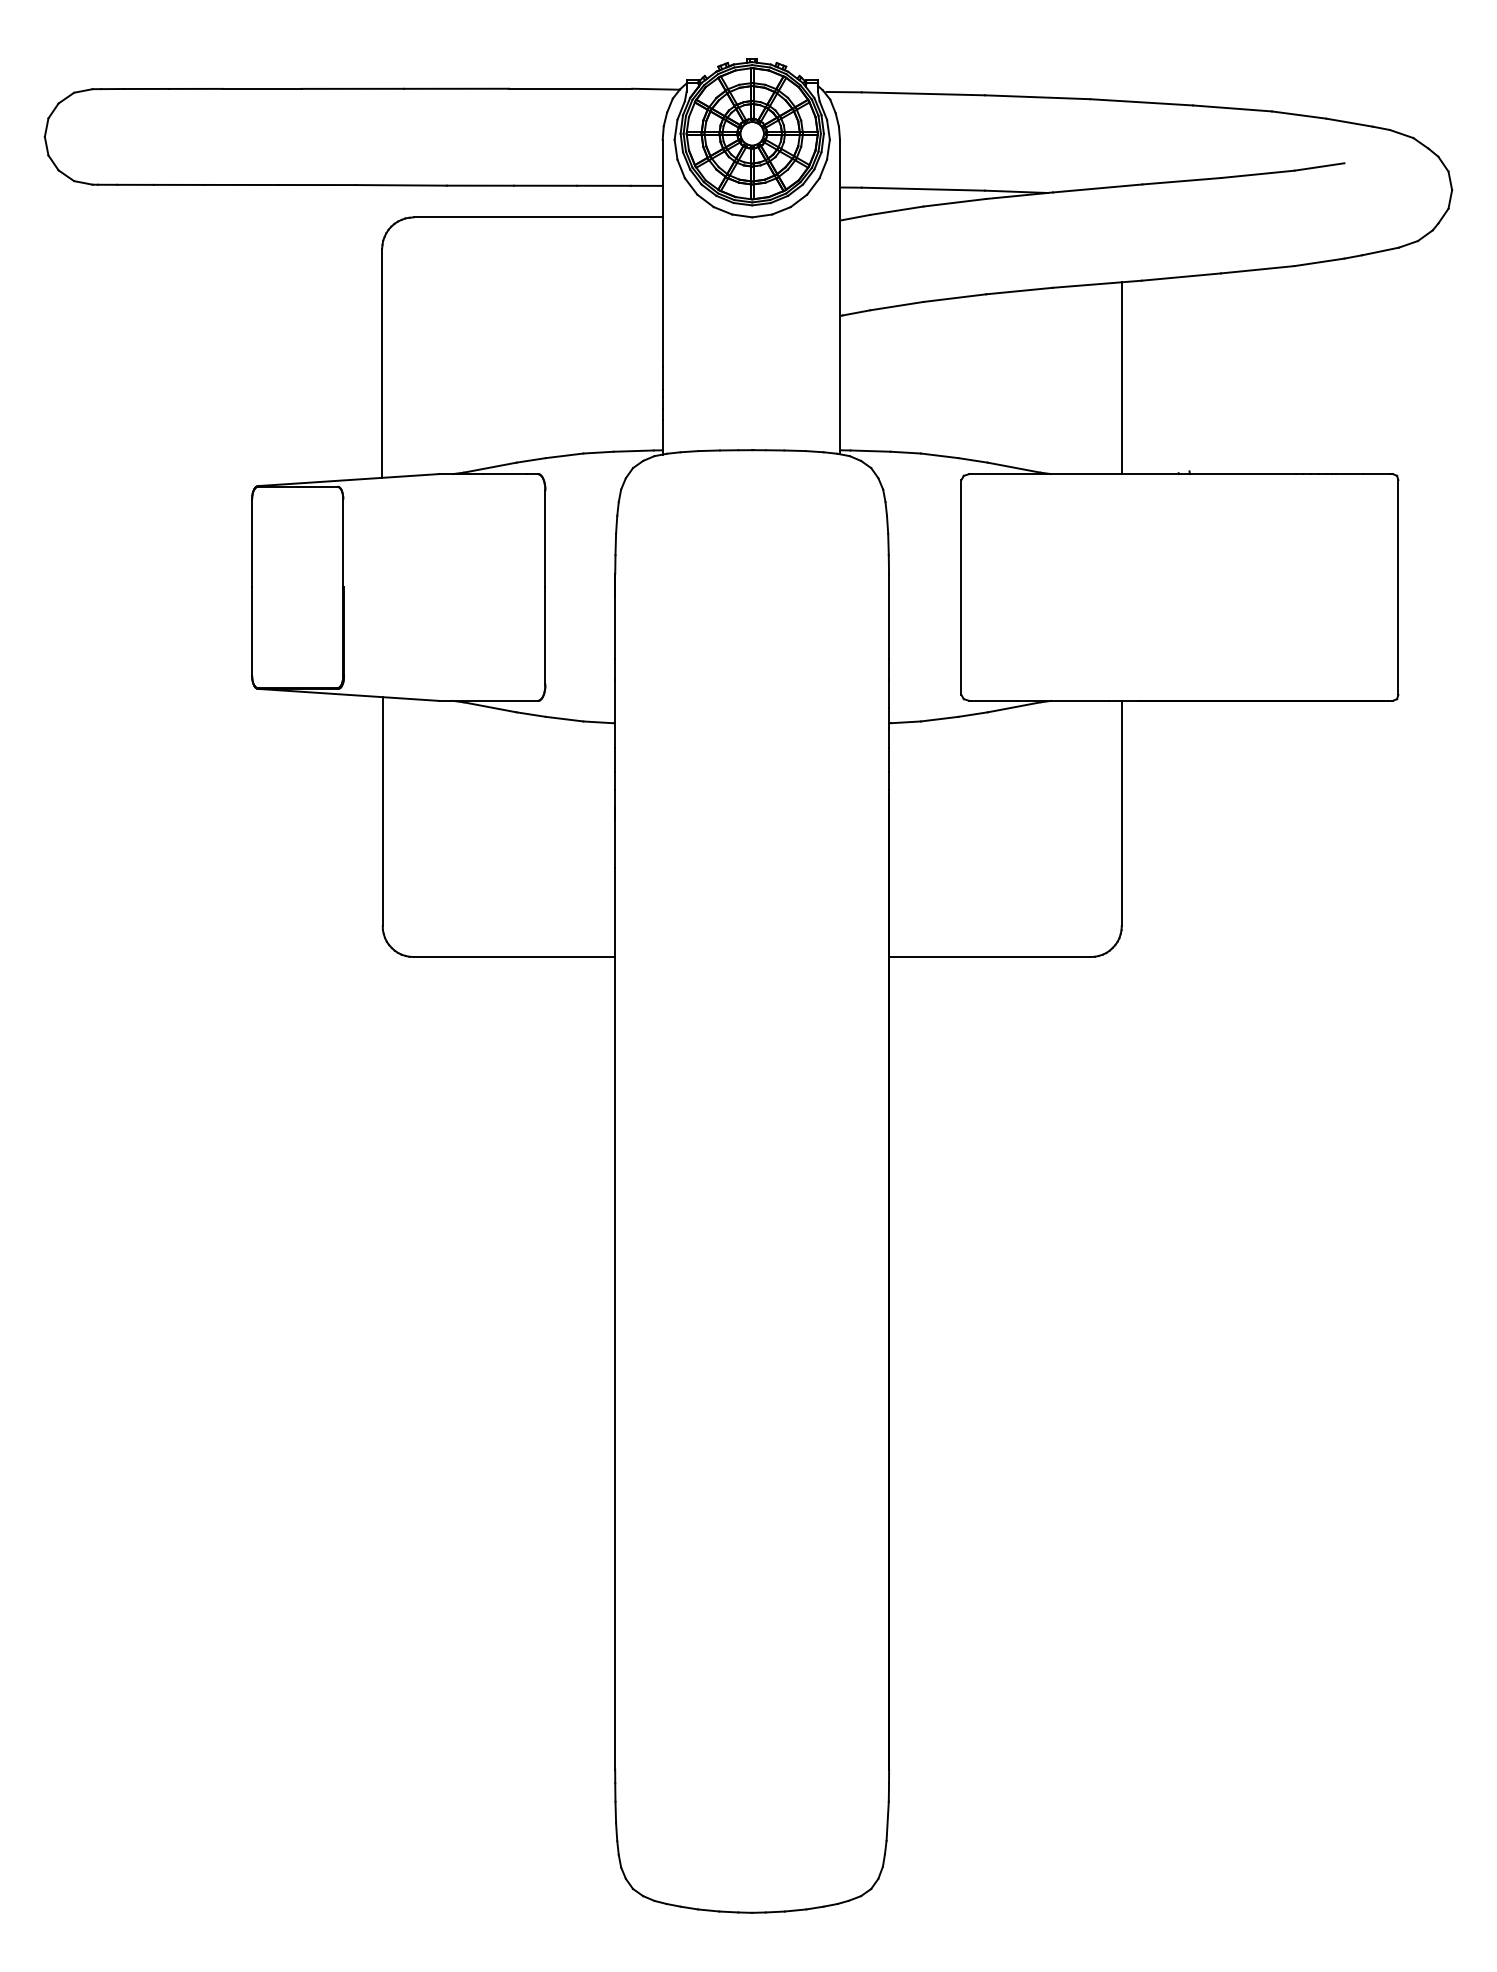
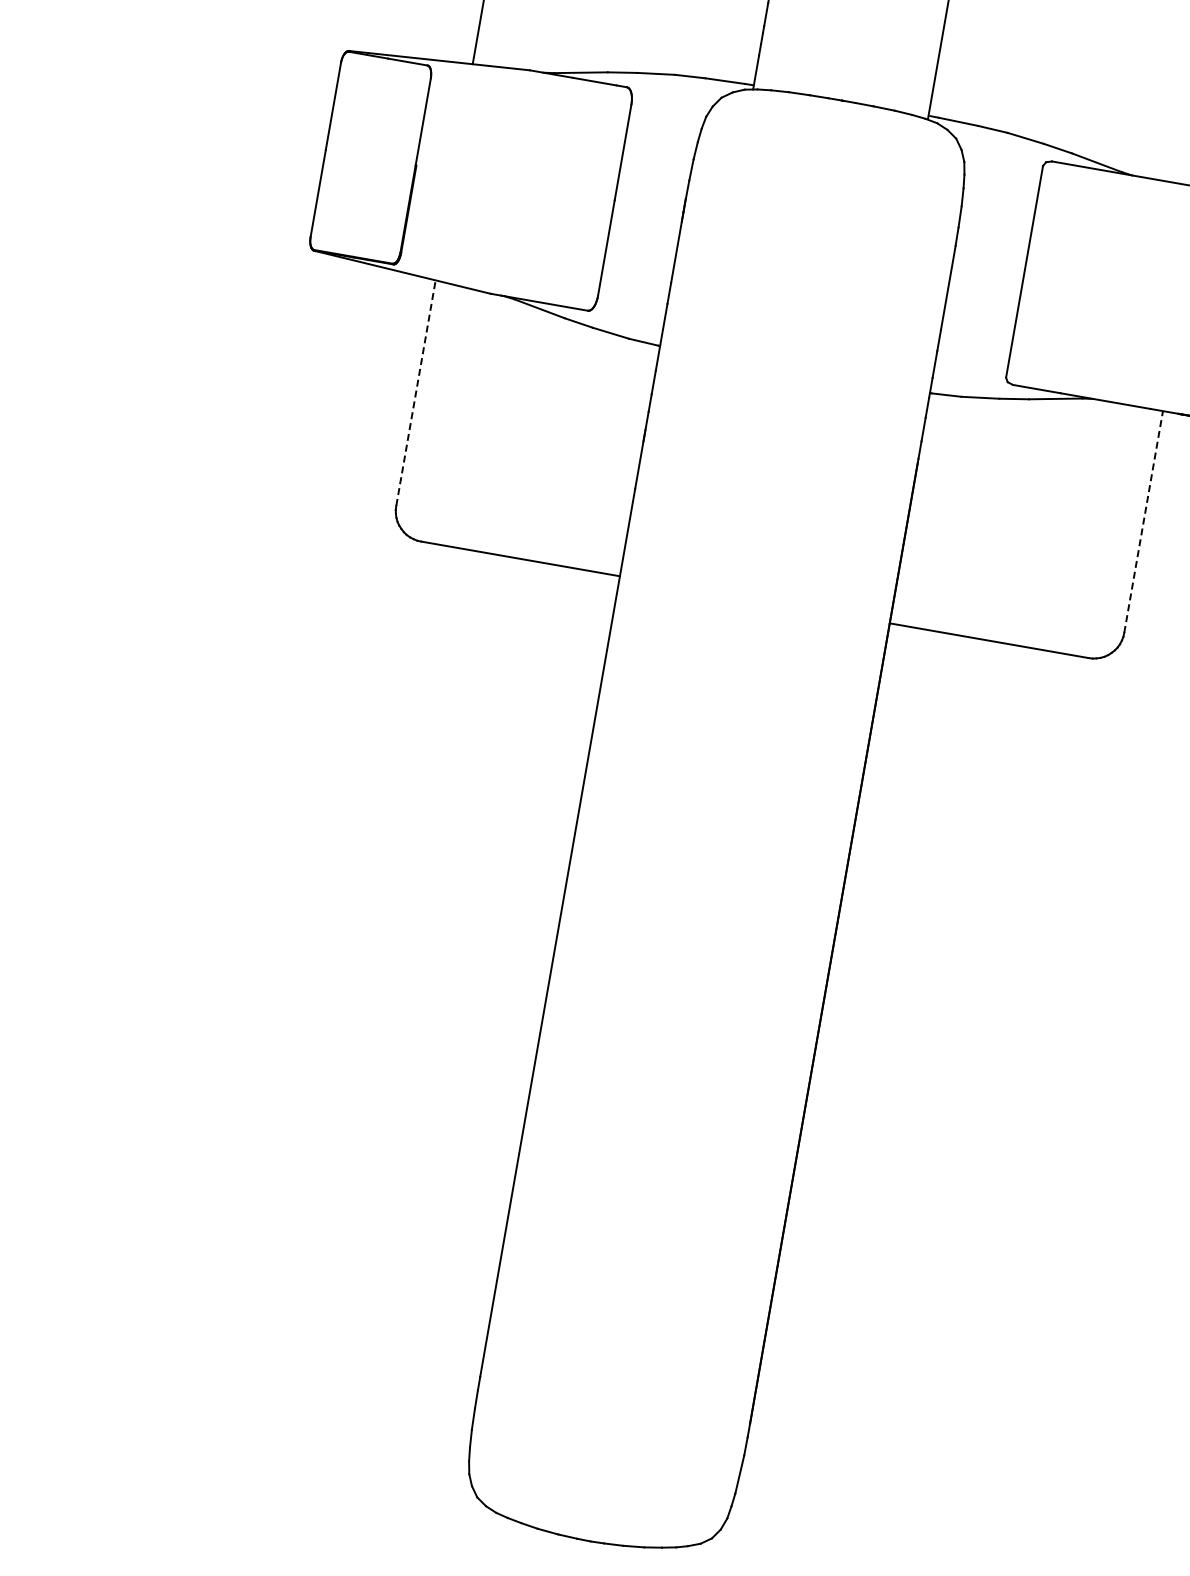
line: (382, 811) -> (415, 392), solid -> dashed
line: (1121, 813) -> (1143, 521), solid -> dashed

